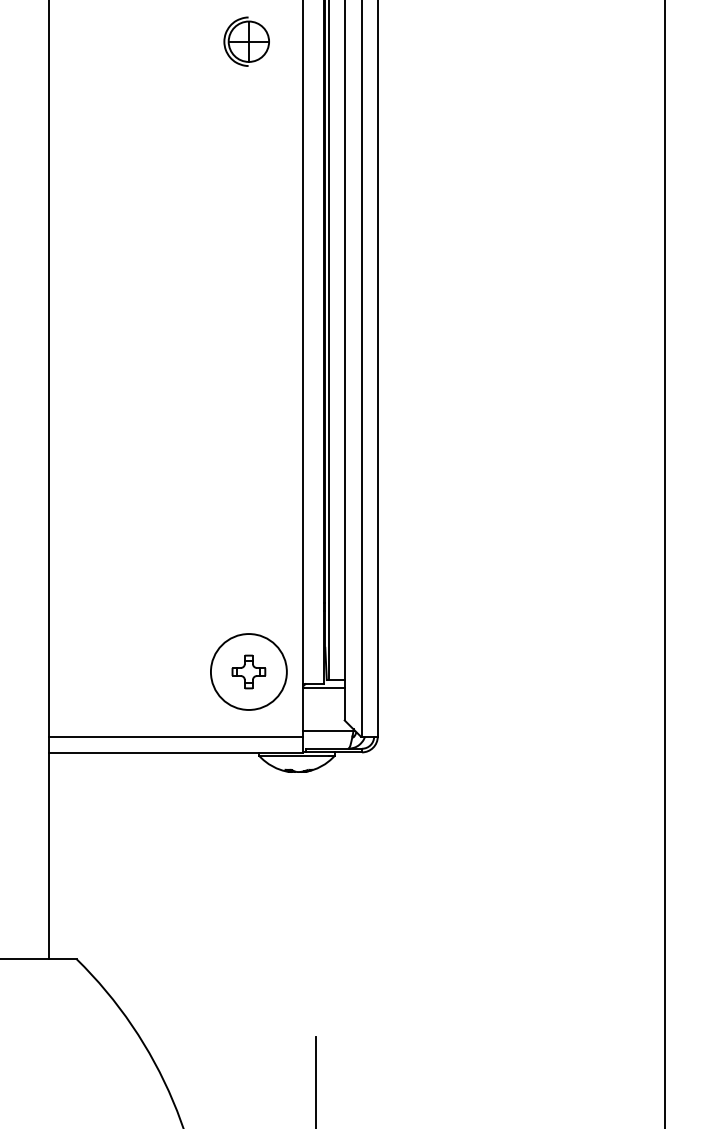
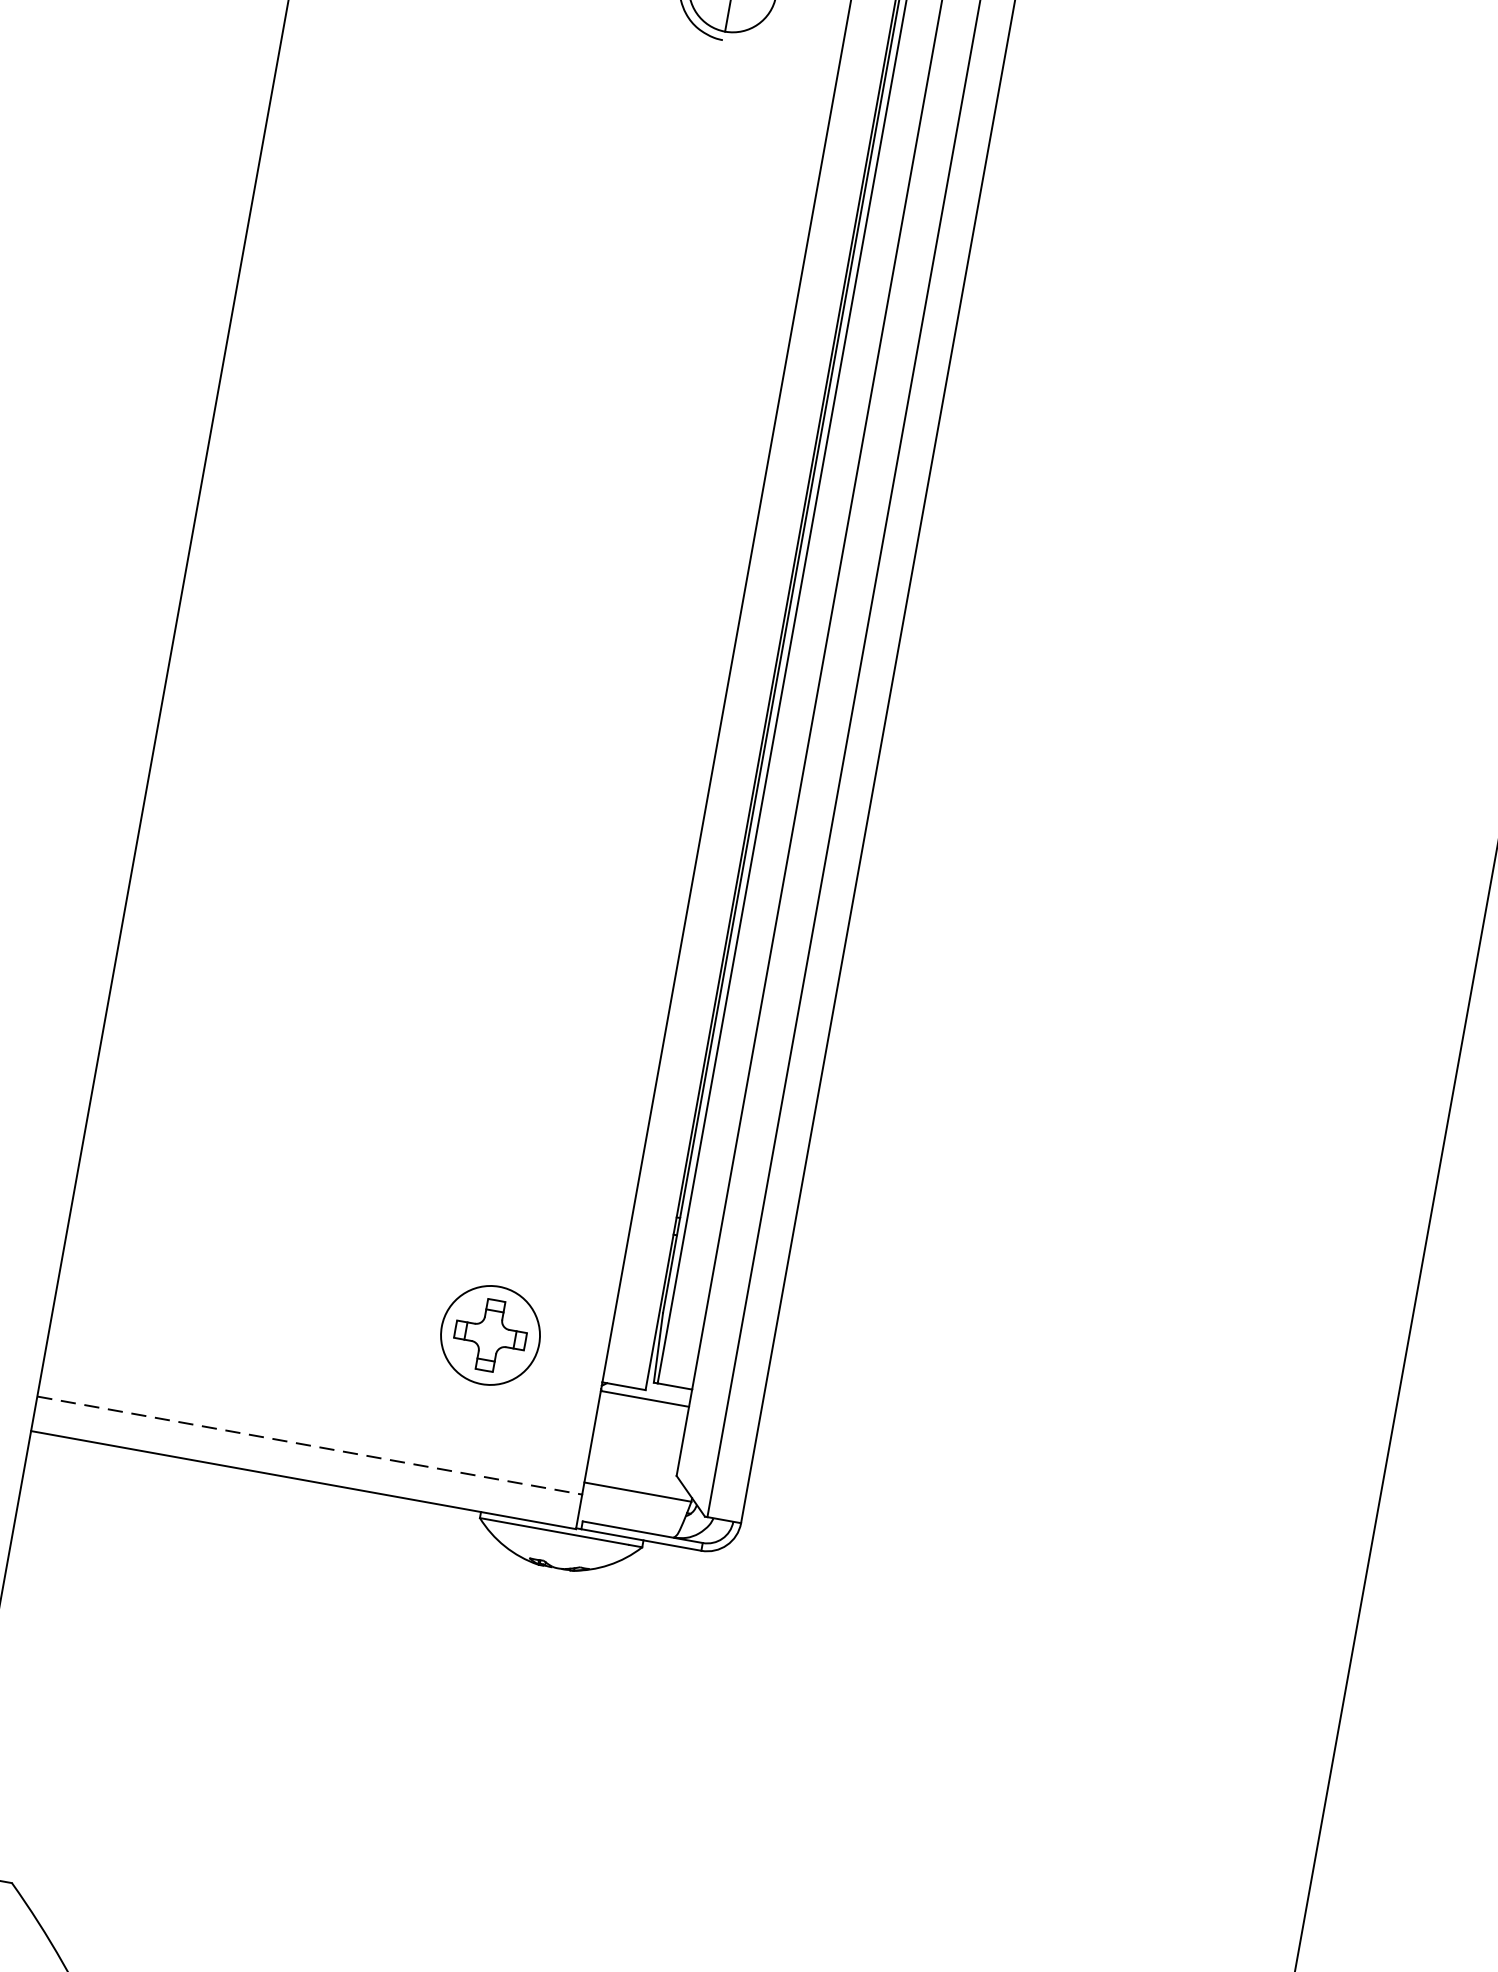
circle: (248, 671) -> (489, 1334), size x0.6
line: (176, 736) -> (310, 1445), solid -> dashed

